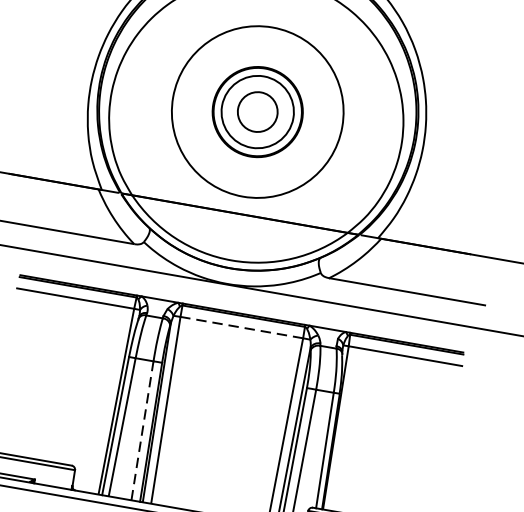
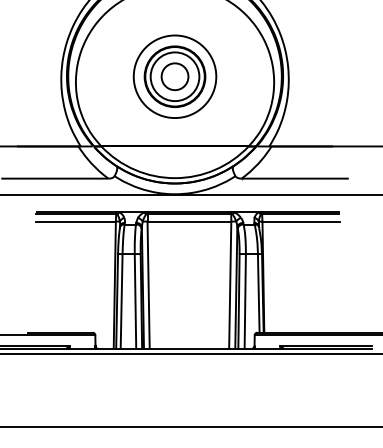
circle: (257, 111) -> (174, 76), size x0.71
line: (241, 327) -> (189, 221), dashed -> solid
line: (142, 429) -> (135, 300), dashed -> solid

